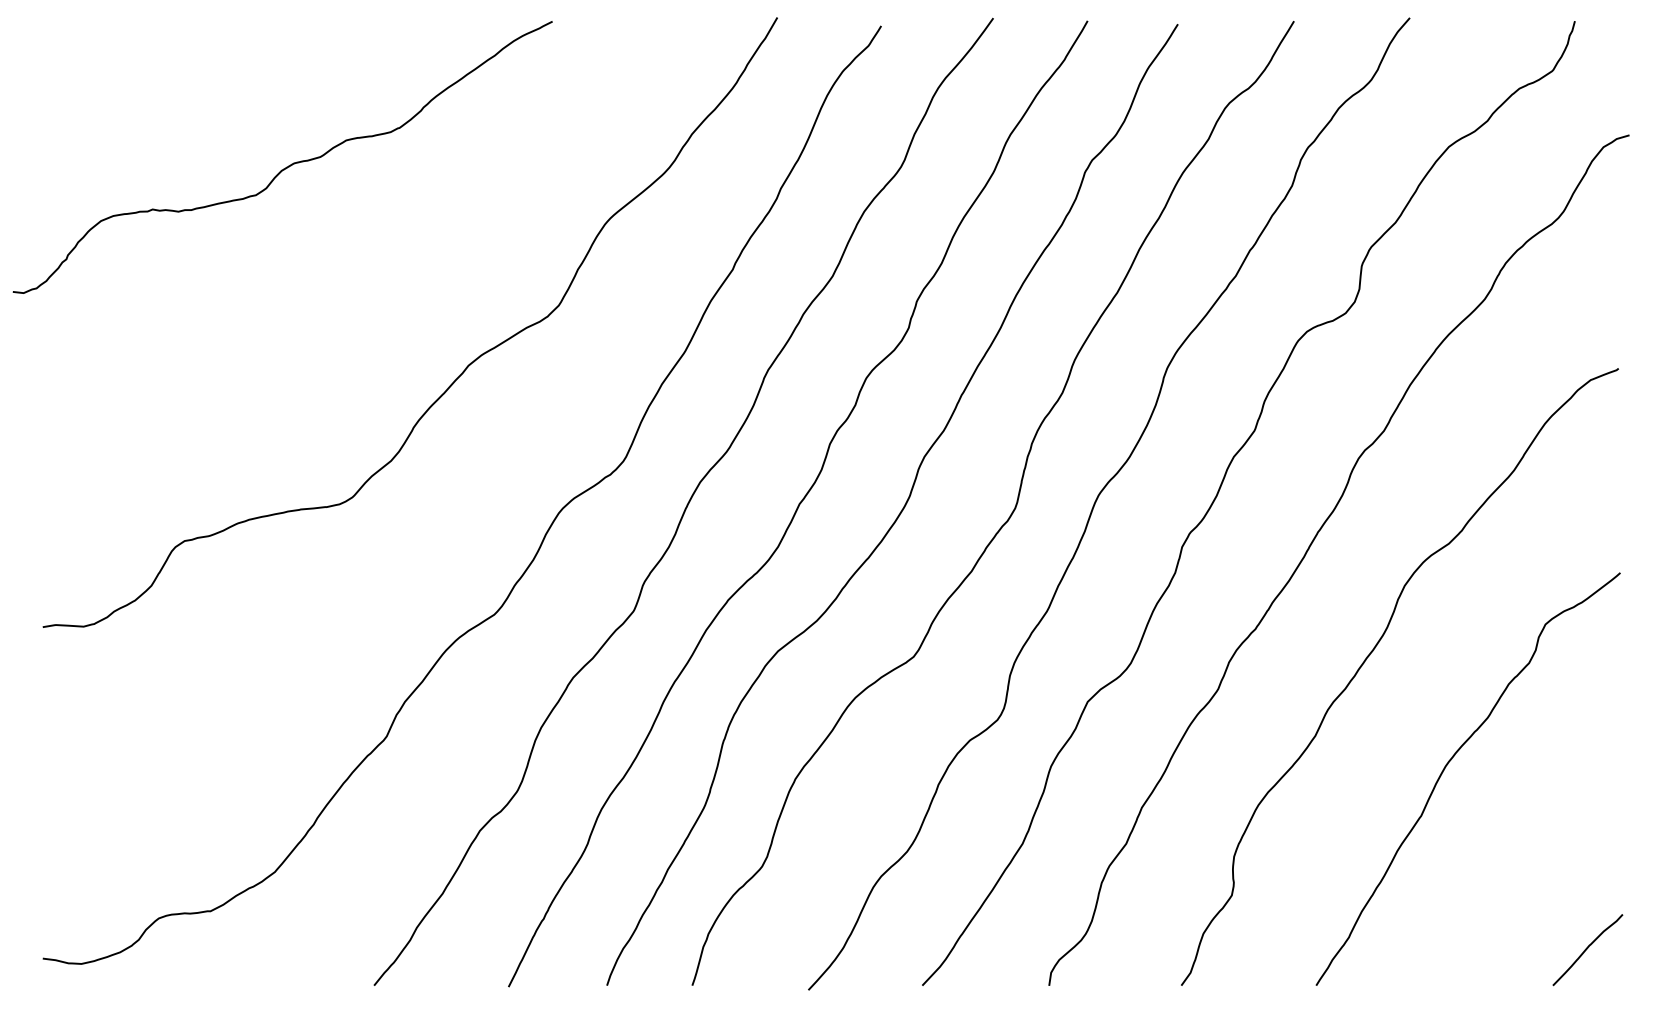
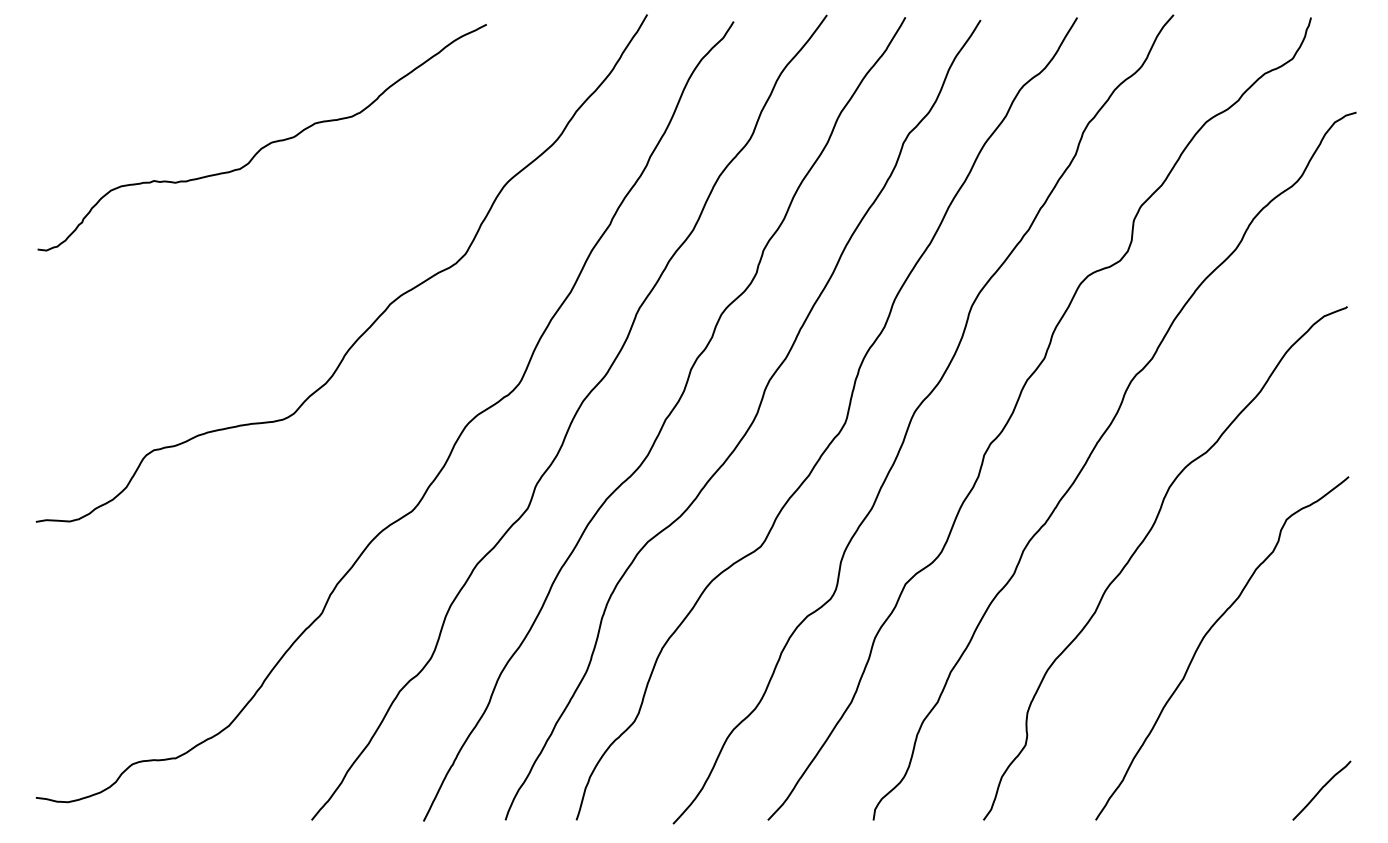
curve: (286, 166) -> (265, 145), moved

